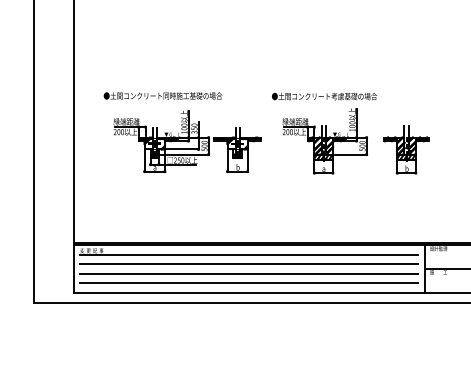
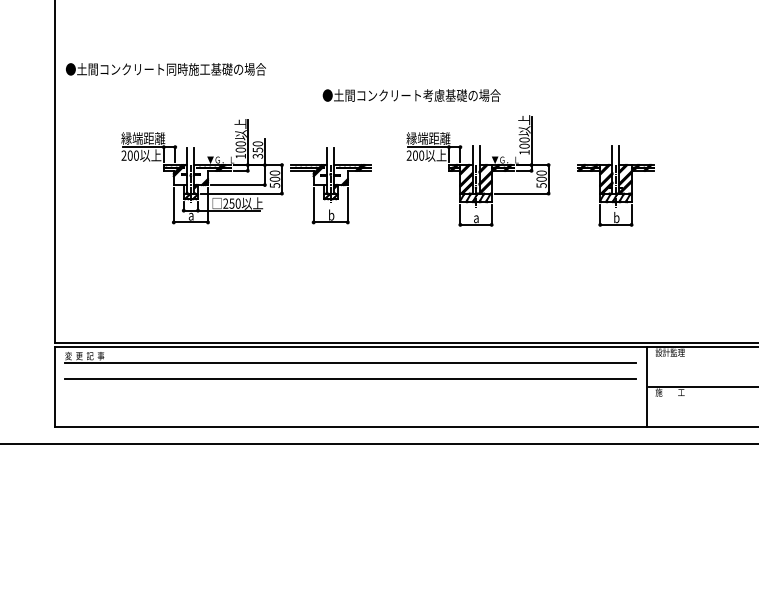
text: (162, 95) -> (165, 68), moved
text: (324, 96) -> (411, 95), moved
line: (248, 273) -> (349, 394), removed
line: (248, 283) -> (349, 411), removed

